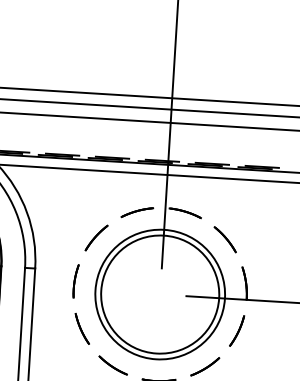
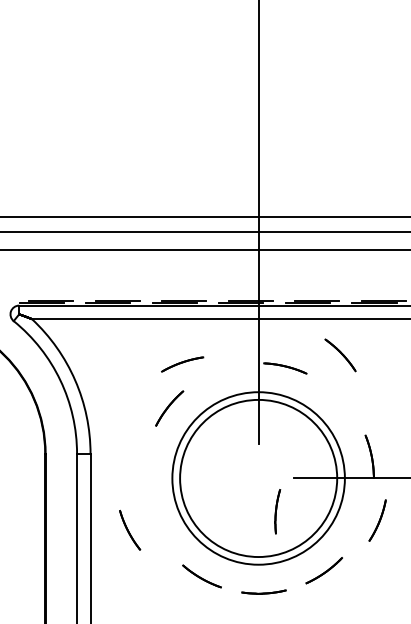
part: (137, 212) -> (182, 364), moved
part: (225, 239) -> (340, 355), moved
part: (75, 281) -> (277, 511), moved
part: (82, 328) -> (130, 529), moved
part: (236, 330) -> (377, 520), moved

